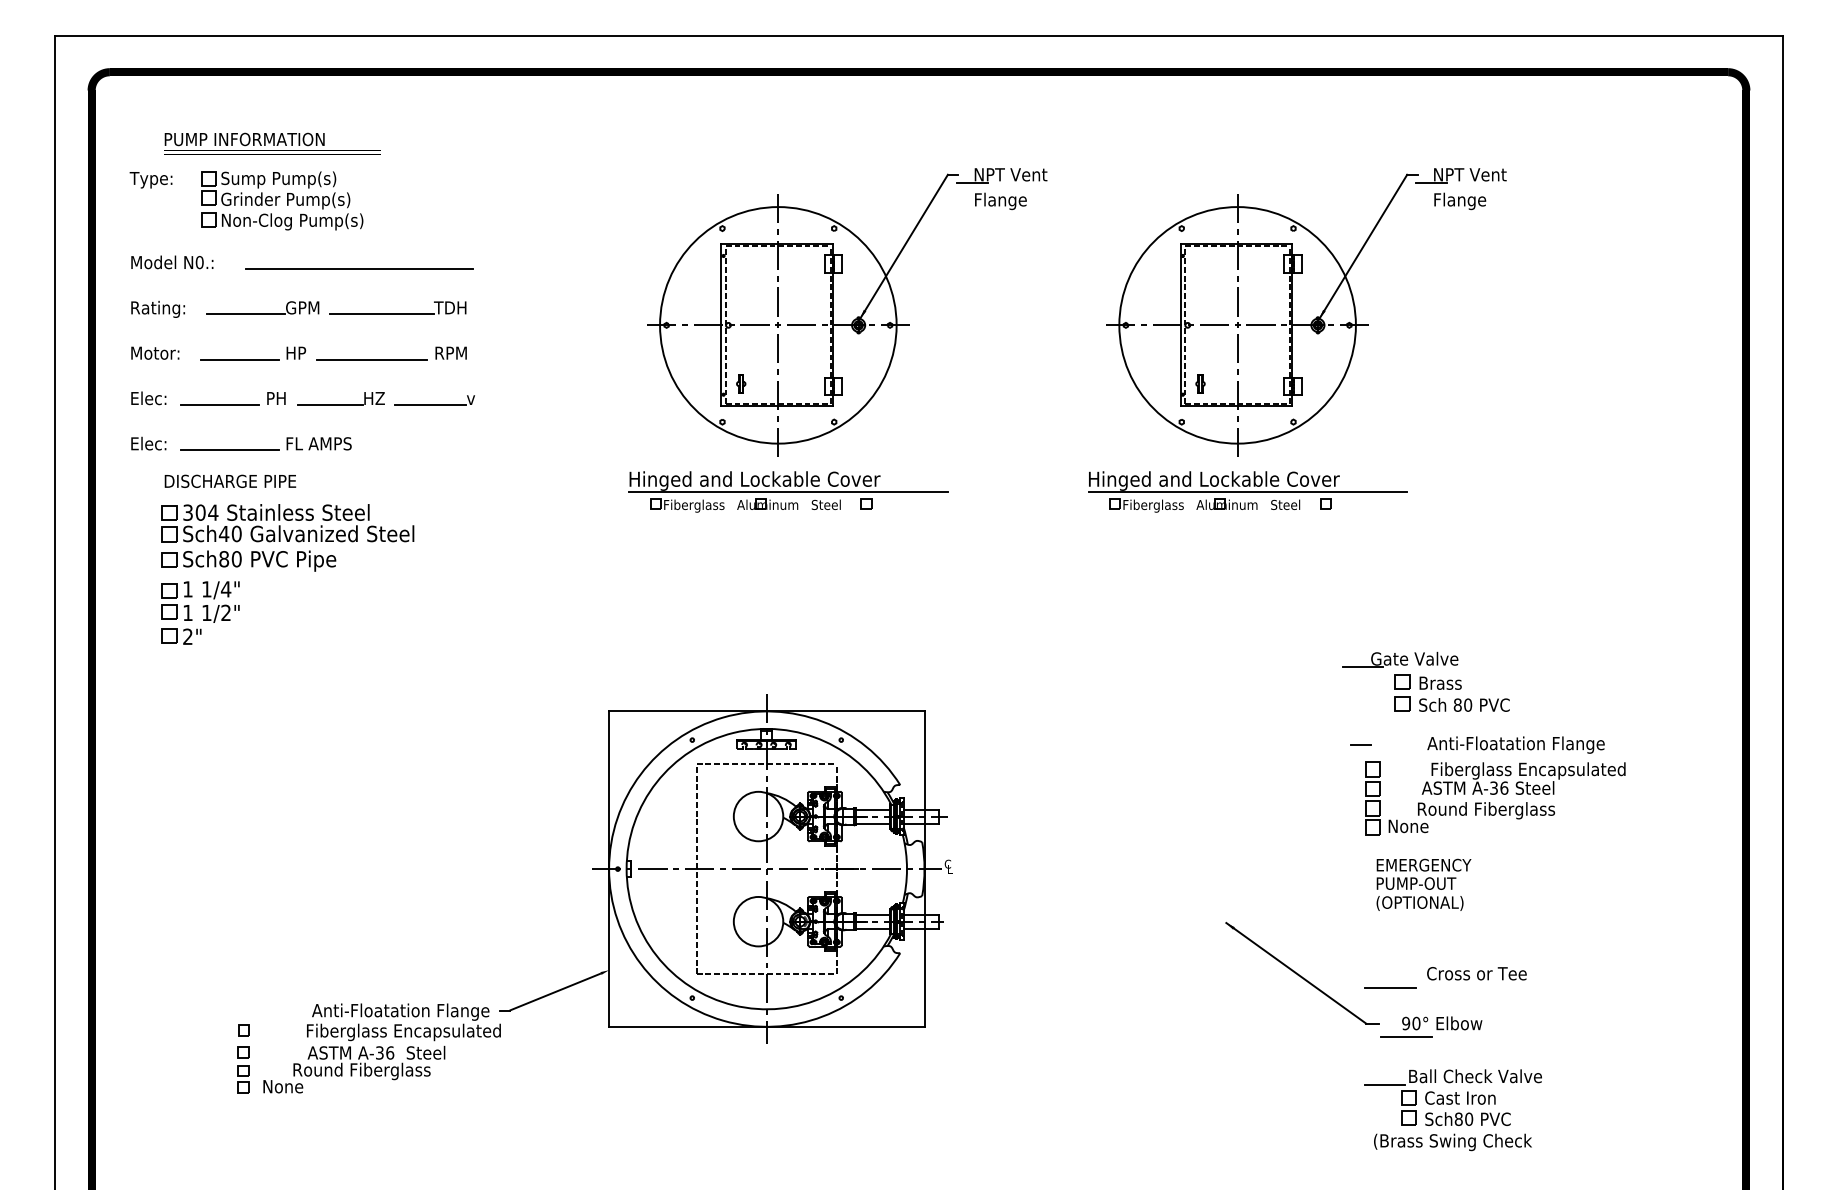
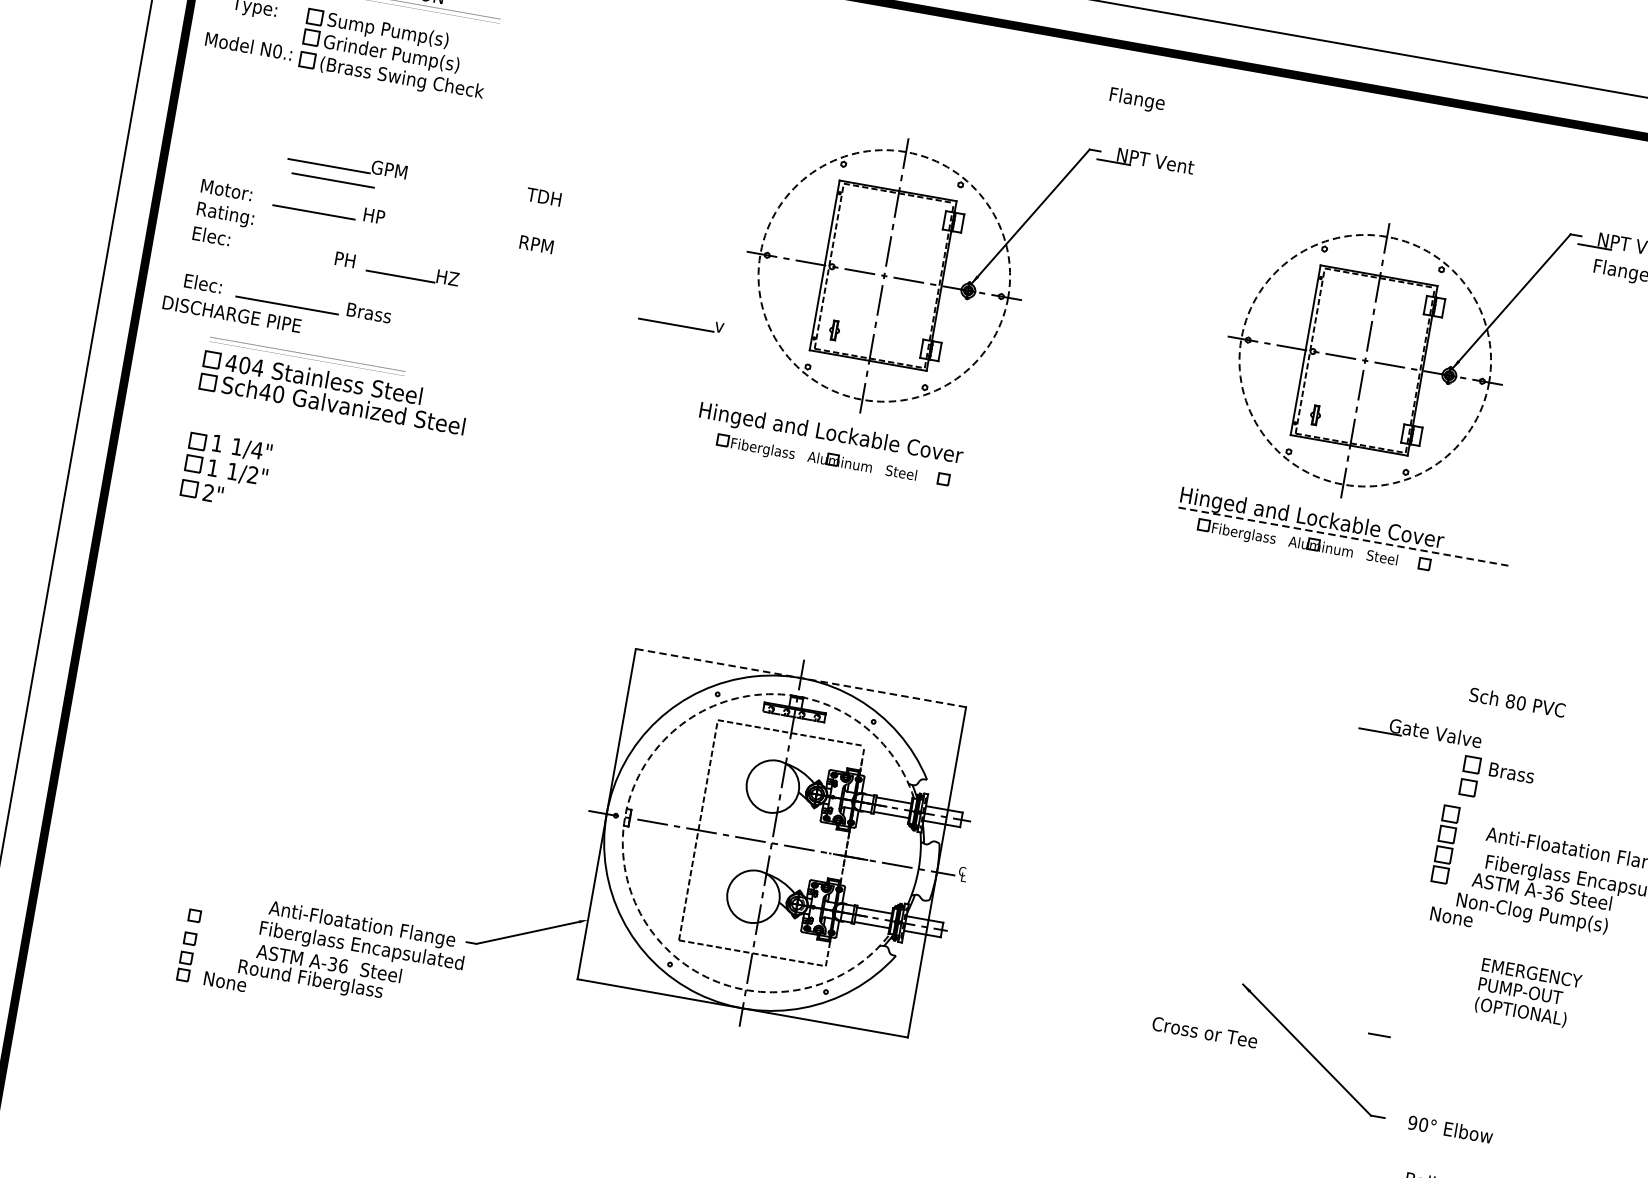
text: (1000, 201) -> (1136, 100), moved
text: (299, 221) -> (402, 78), Non-Clog Pump(s) -> (Brass Swing Check
text: (172, 262) -> (249, 46), moved
line: (359, 269) -> (456, 140), removed
text: (157, 309) -> (224, 214), moved
line: (381, 314) -> (470, 191), removed
circle: (778, 325) -> (884, 276), solid -> dashed
circle: (1237, 325) -> (1365, 360), solid -> dashed
line: (372, 359) -> (453, 236), removed
part: (434, 400) -> (681, 321), moved
line: (219, 404) -> (332, 179), moved
text: (319, 443) -> (382, 314), FL AMPS -> Brass
text: (230, 480) -> (232, 313), moved
line: (788, 491) -> (864, 451), removed
line: (1248, 491) -> (1345, 536), solid -> dashed
text: (187, 512) -> (231, 362), 304 -> 404
part: (248, 560) -> (286, 424), removed
part: (1400, 659) -> (1420, 731), moved
text: (1464, 704) -> (1517, 701), moved
line: (766, 711) -> (800, 678), solid -> dashed
line: (1360, 744) -> (1379, 1034), moved
part: (1372, 798) -> (1445, 844), moved
text: (1482, 810) -> (1532, 913), Round Fiberglass -> Non-Clog Pump(s)
arc: (626, 869) -> (624, 817), solid -> dashed
text: (1423, 884) -> (1527, 993), moved
text: (1476, 973) -> (1204, 1032), moved
line: (1390, 987) -> (1403, 1082), removed
line: (1406, 1037) -> (1410, 1137), removed

